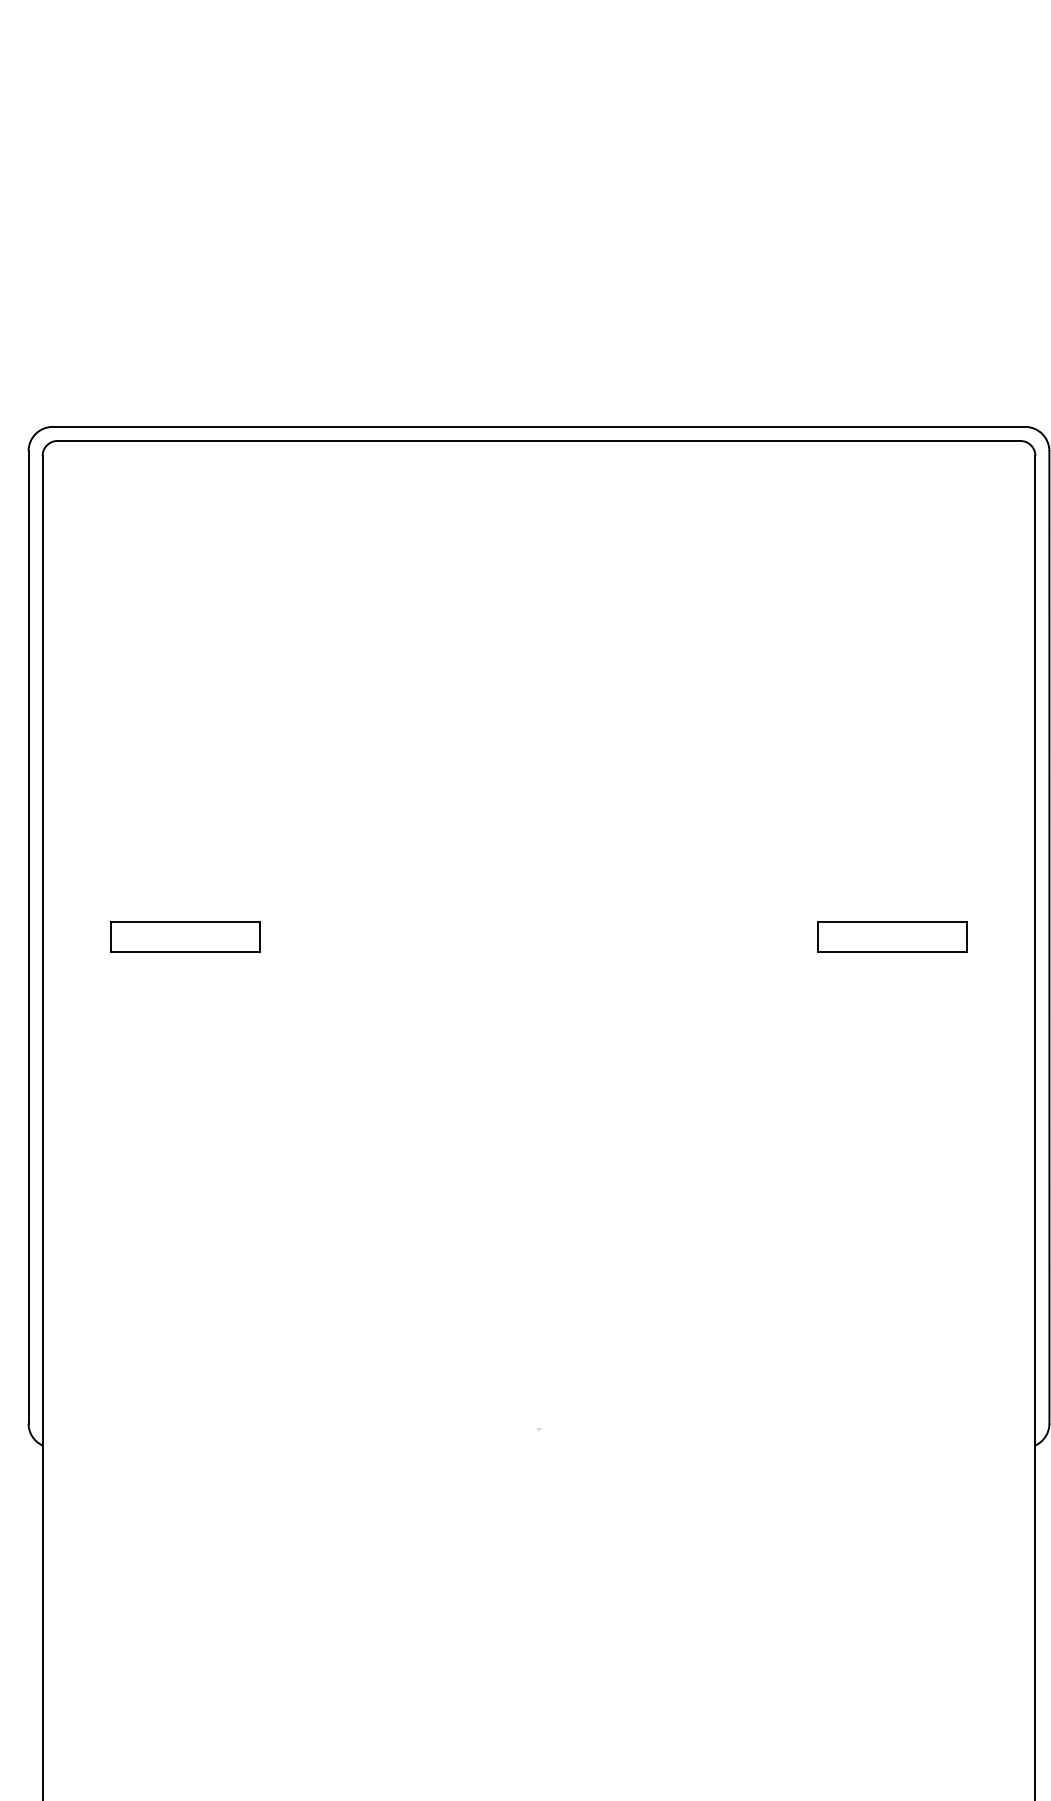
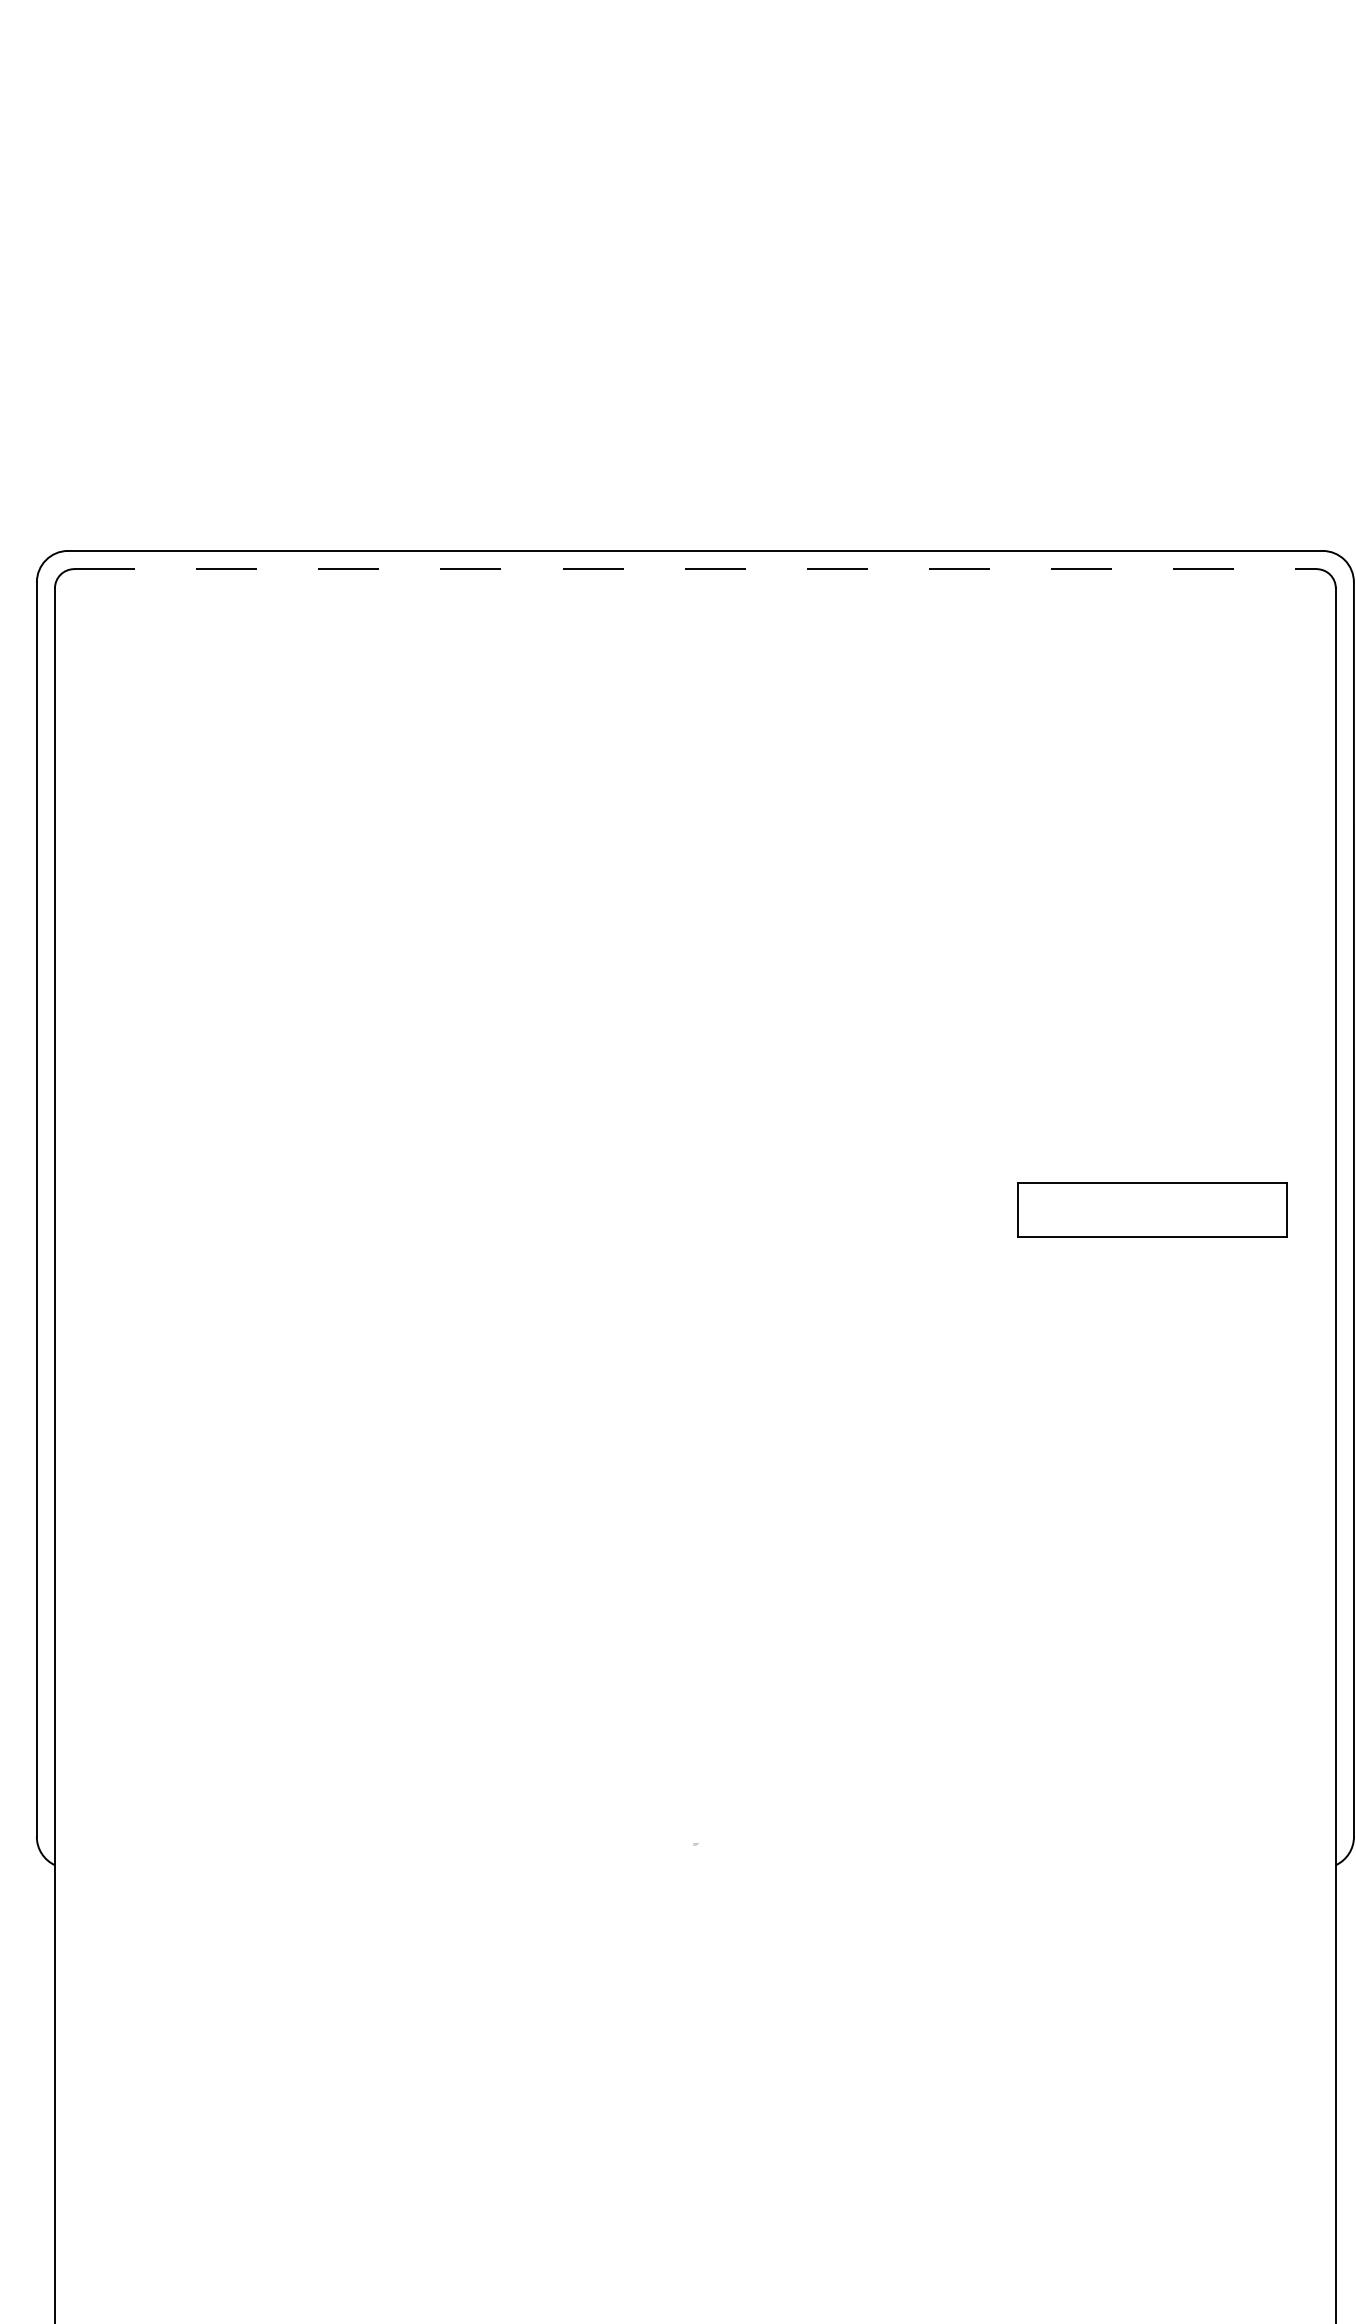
line: (539, 440) -> (696, 568), solid -> dashed
part: (185, 936) -> (239, 1208), removed
part: (892, 936) -> (1151, 1208), size x1.4

